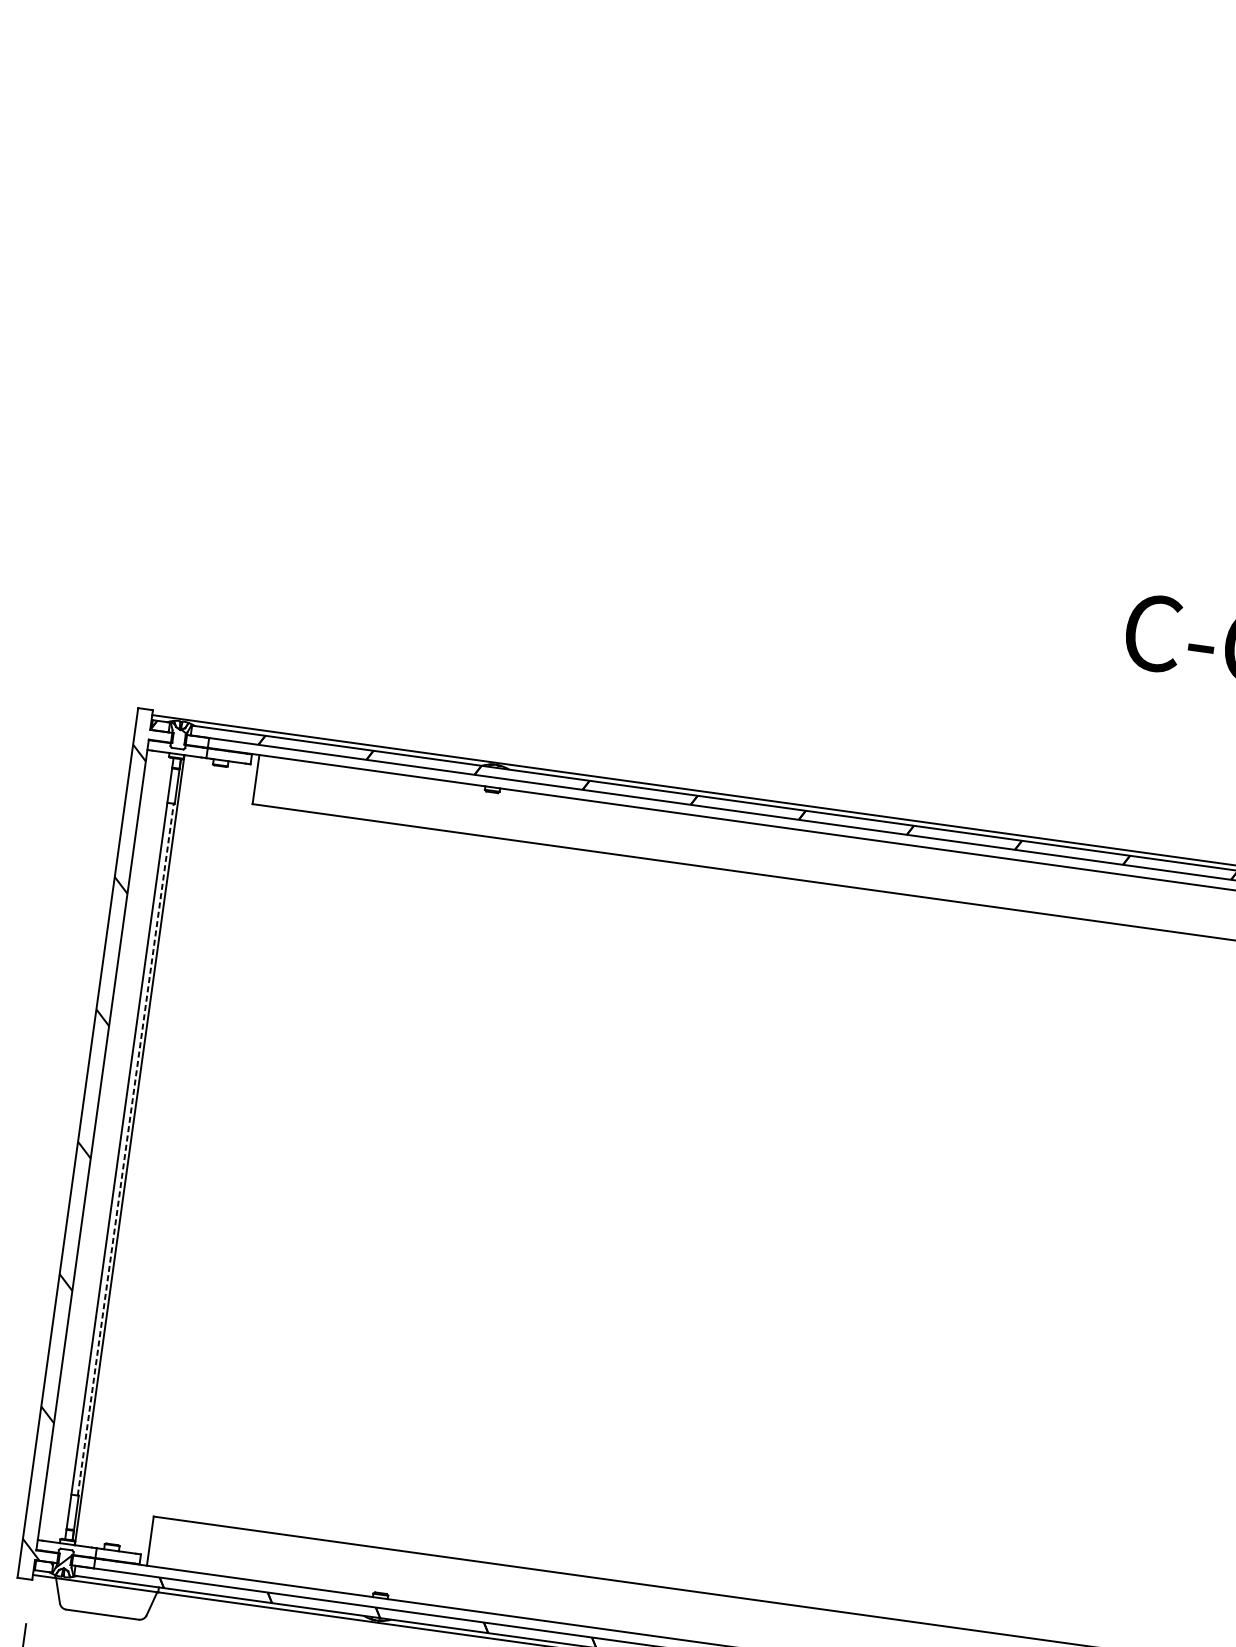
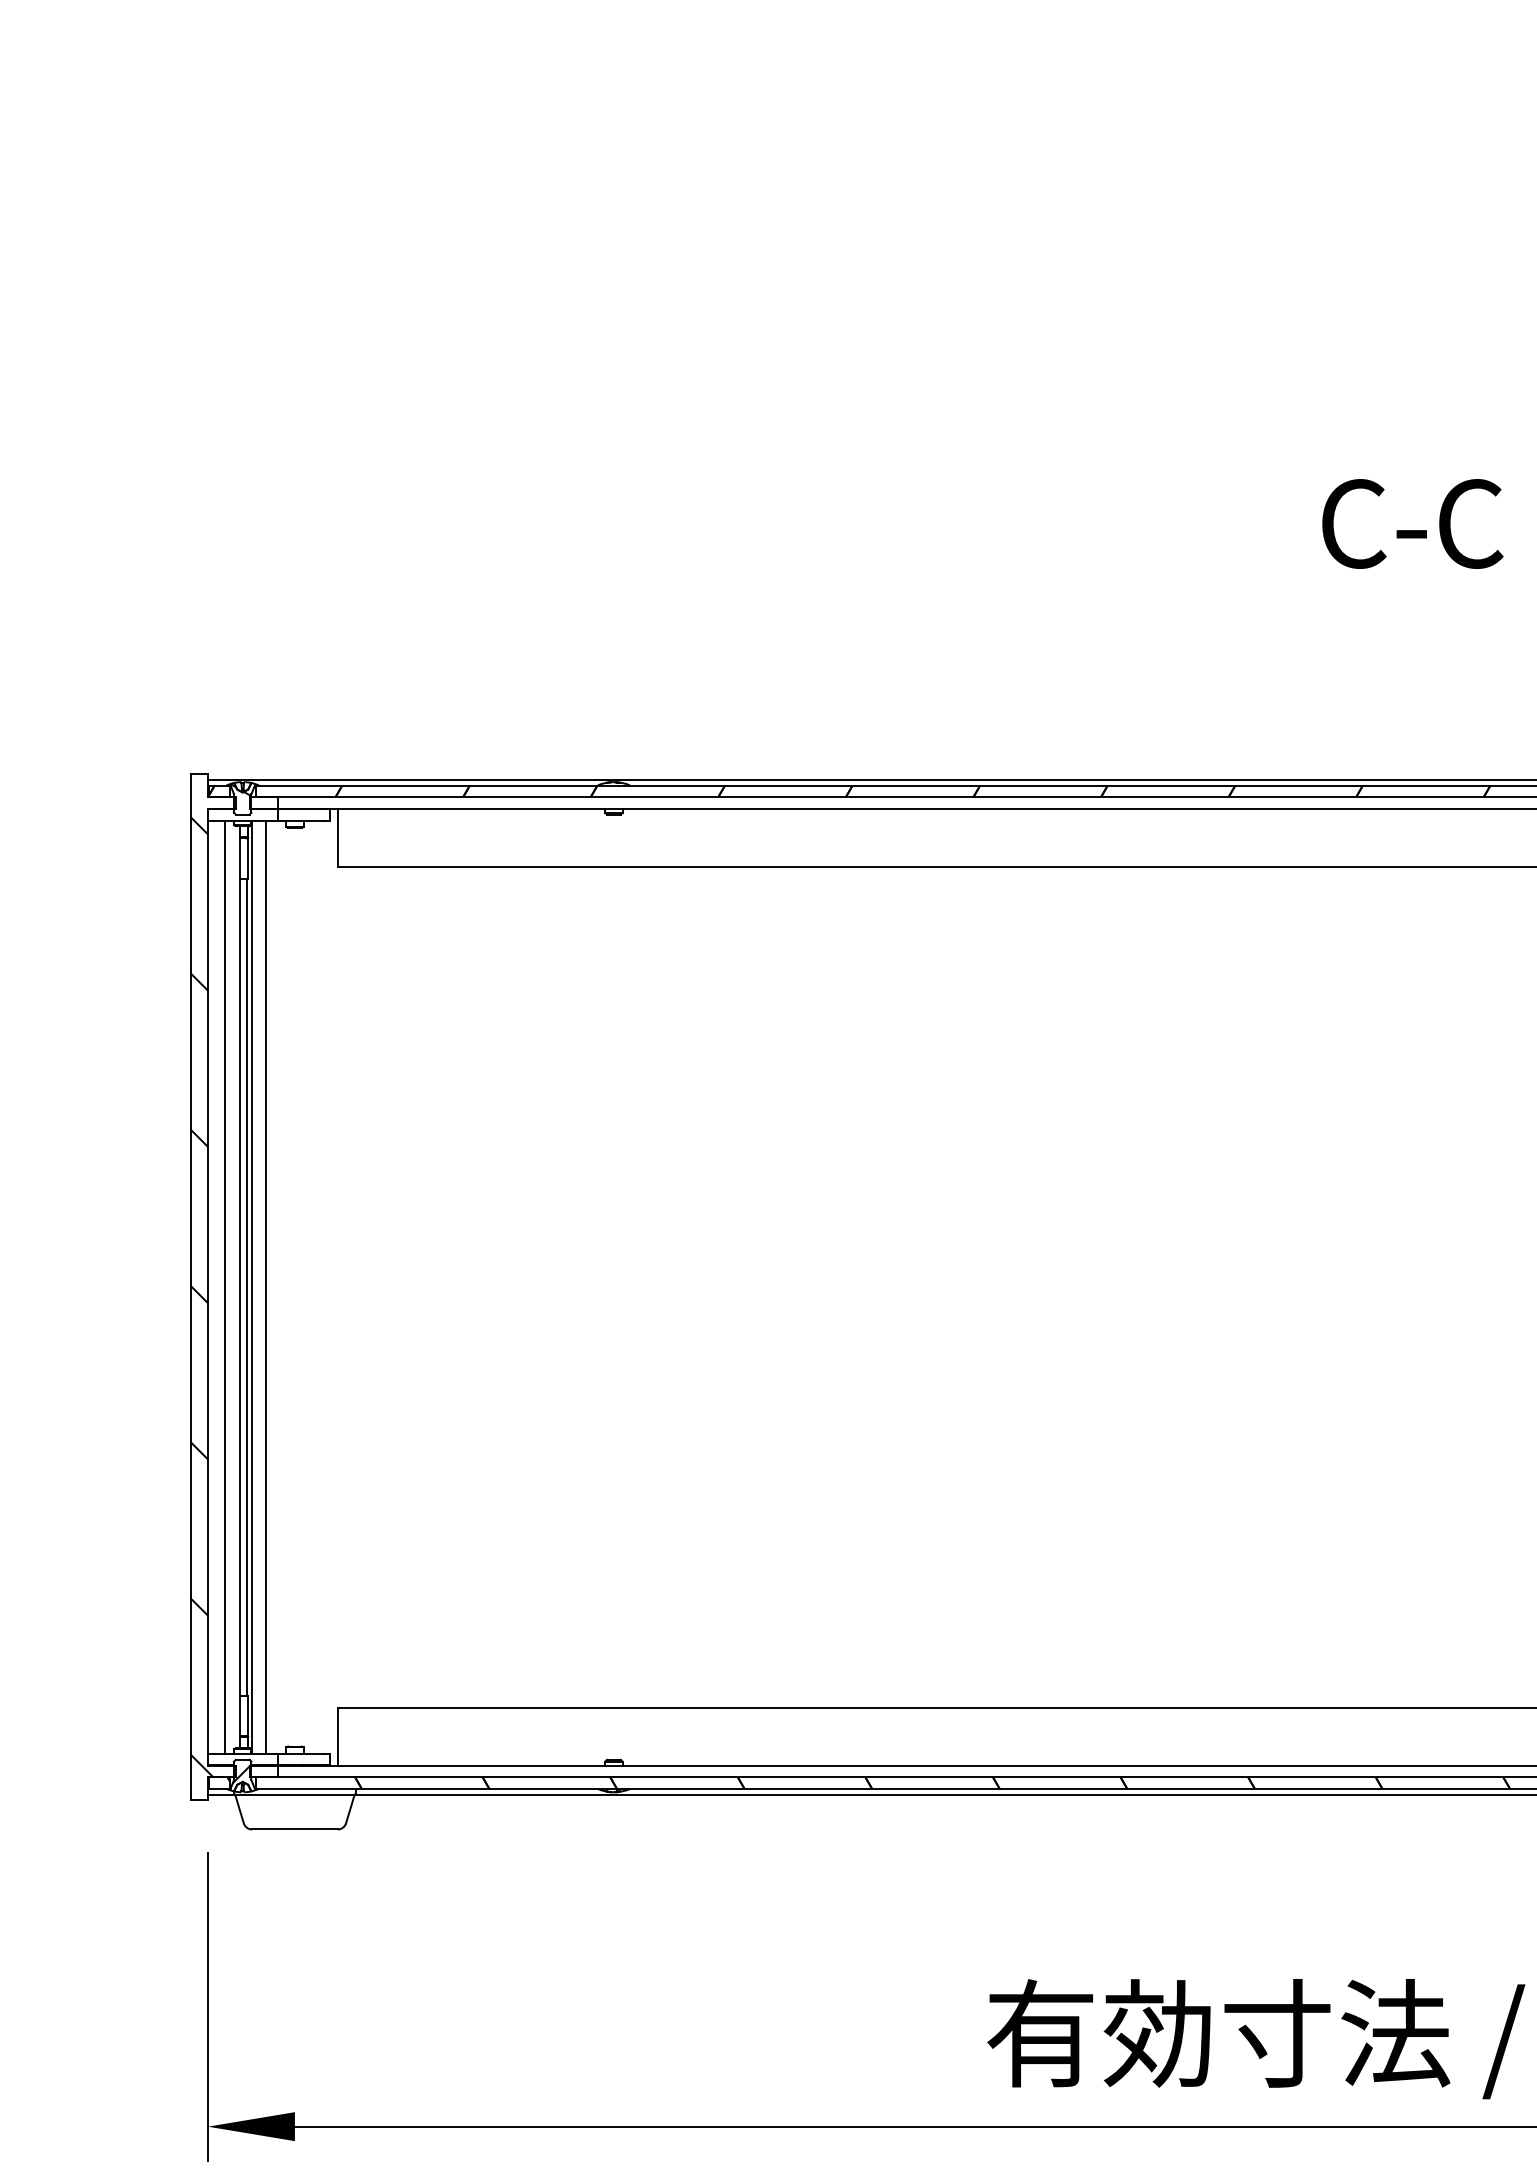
line: (107, 1146) -> (225, 1286), added
line: (126, 1149) -> (247, 1286), dashed -> solid
line: (141, 1151) -> (265, 1286), added

